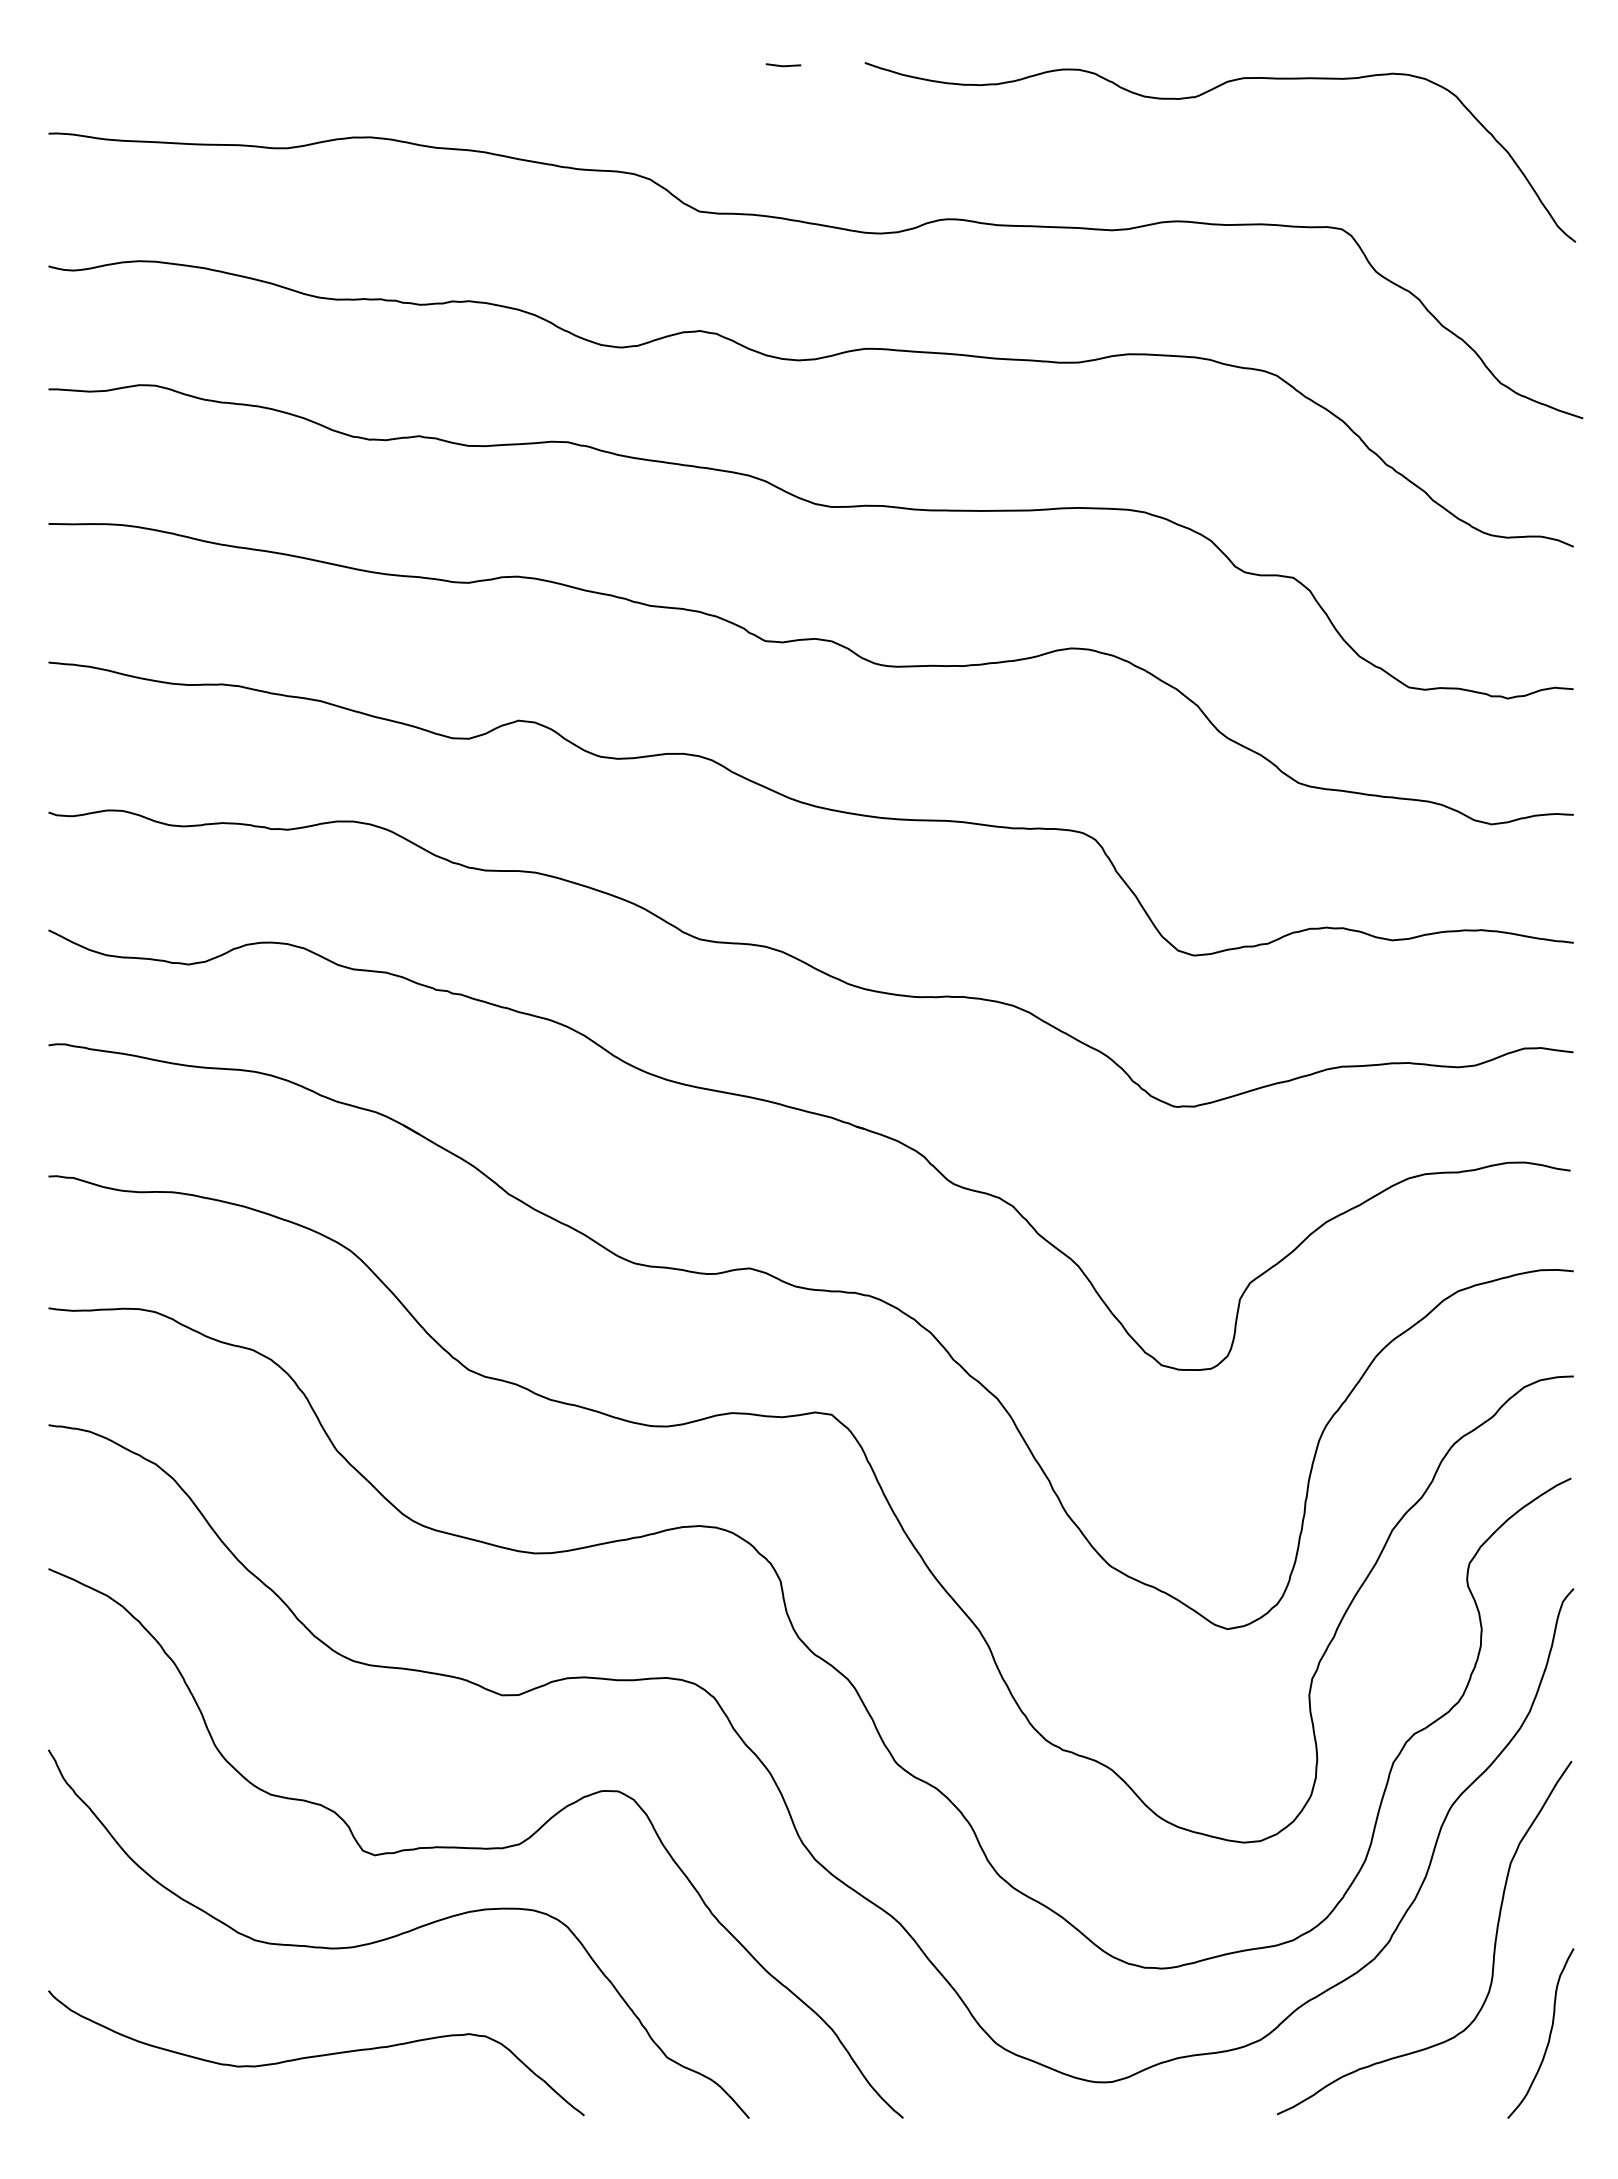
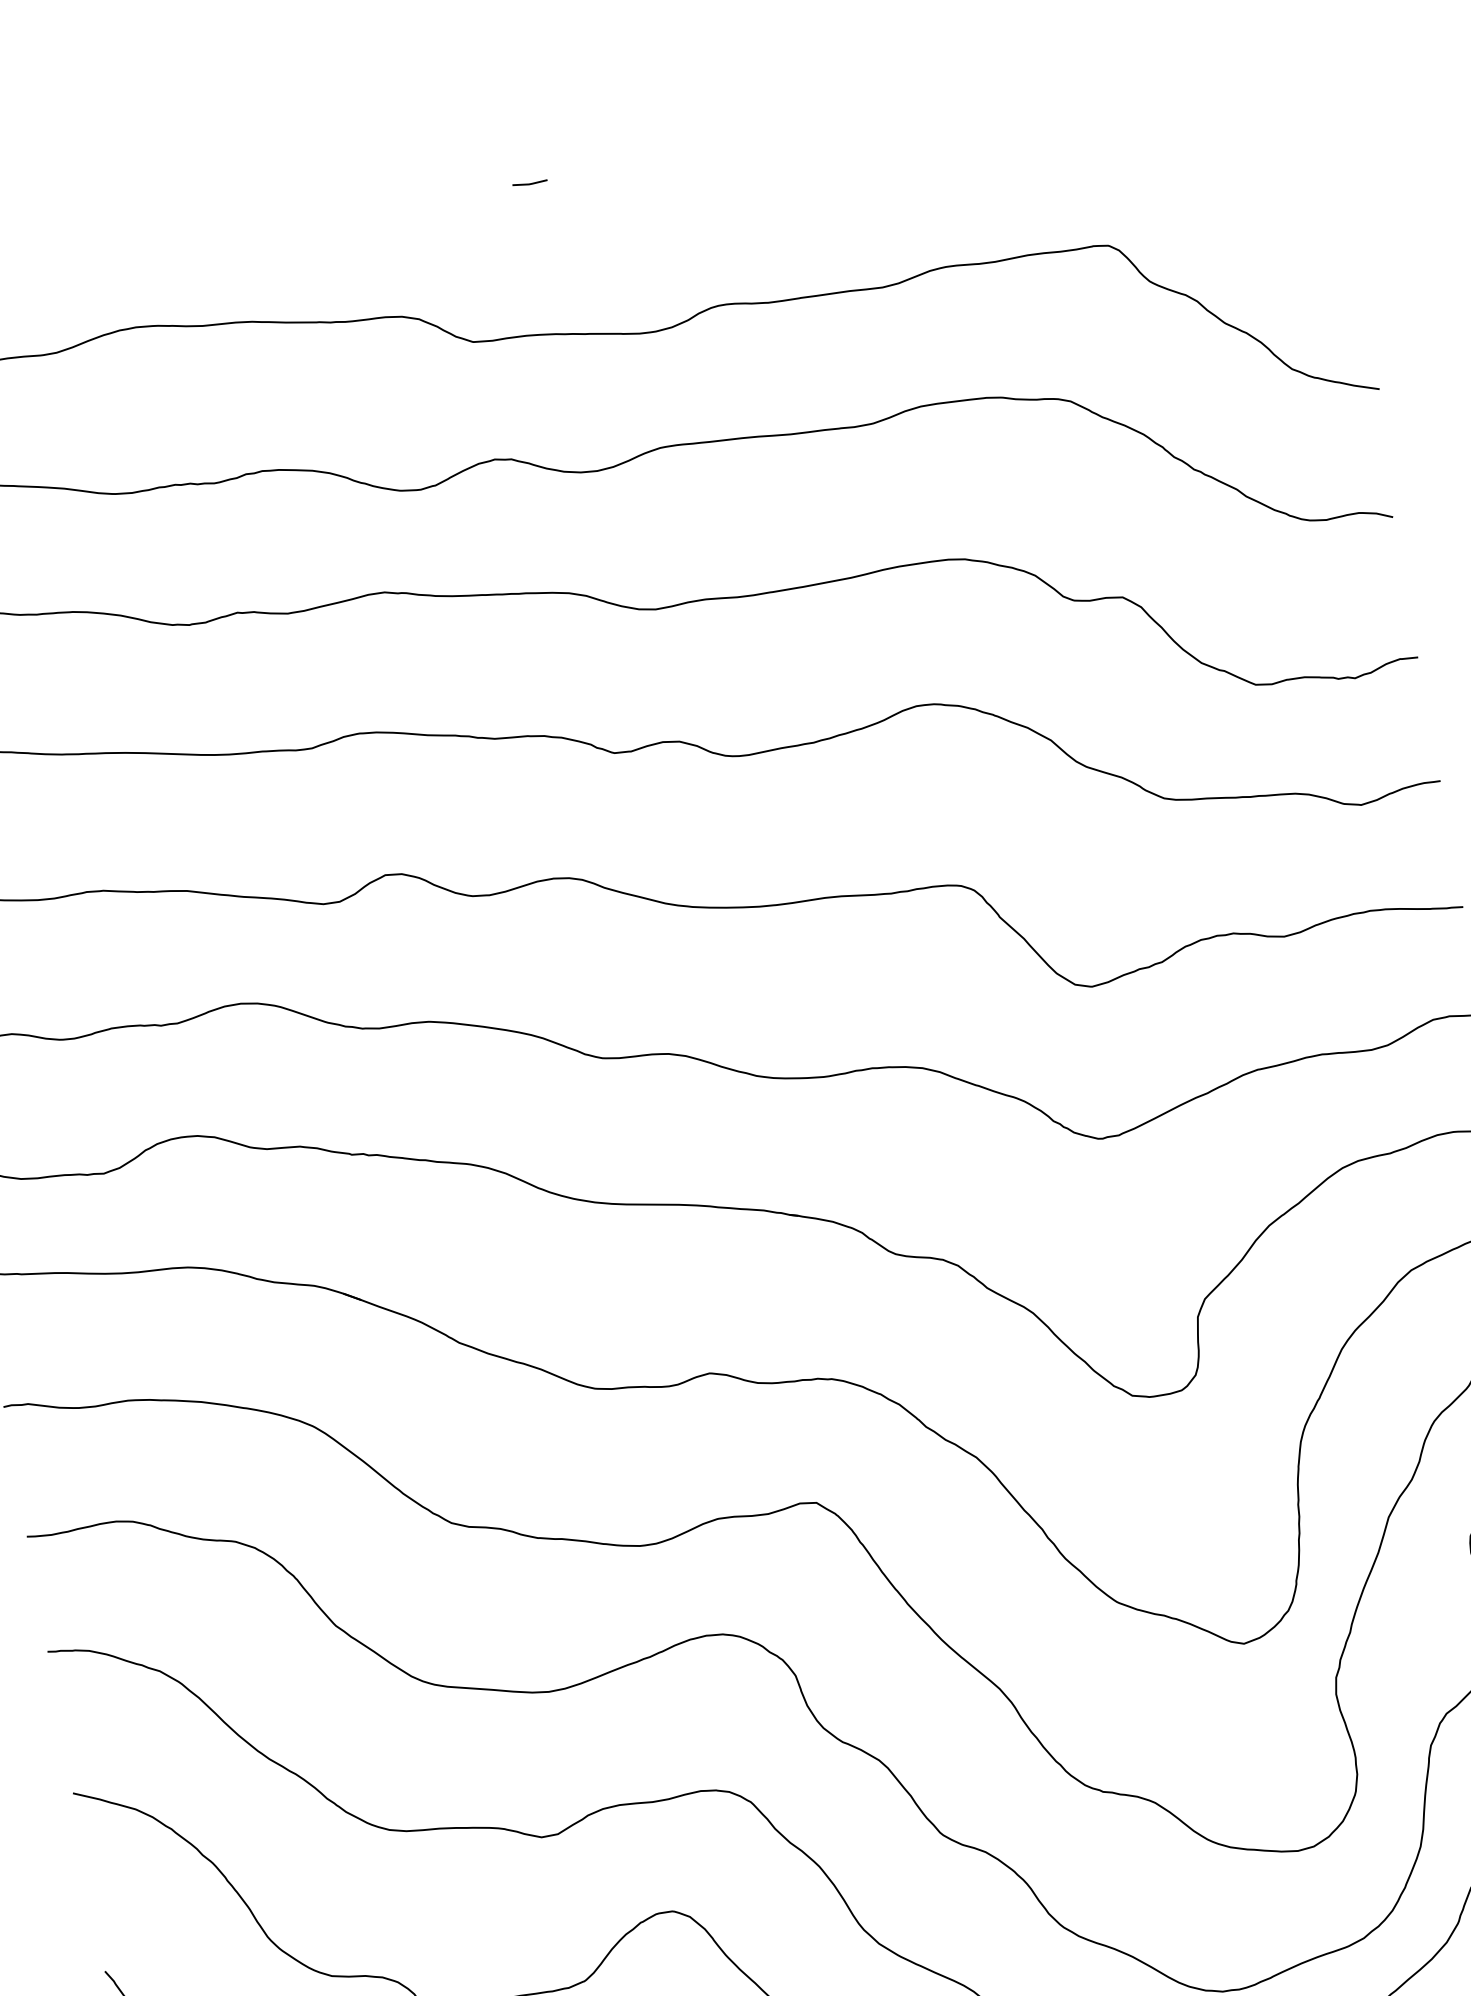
curve: (1197, 97) -> (943, 141), removed

